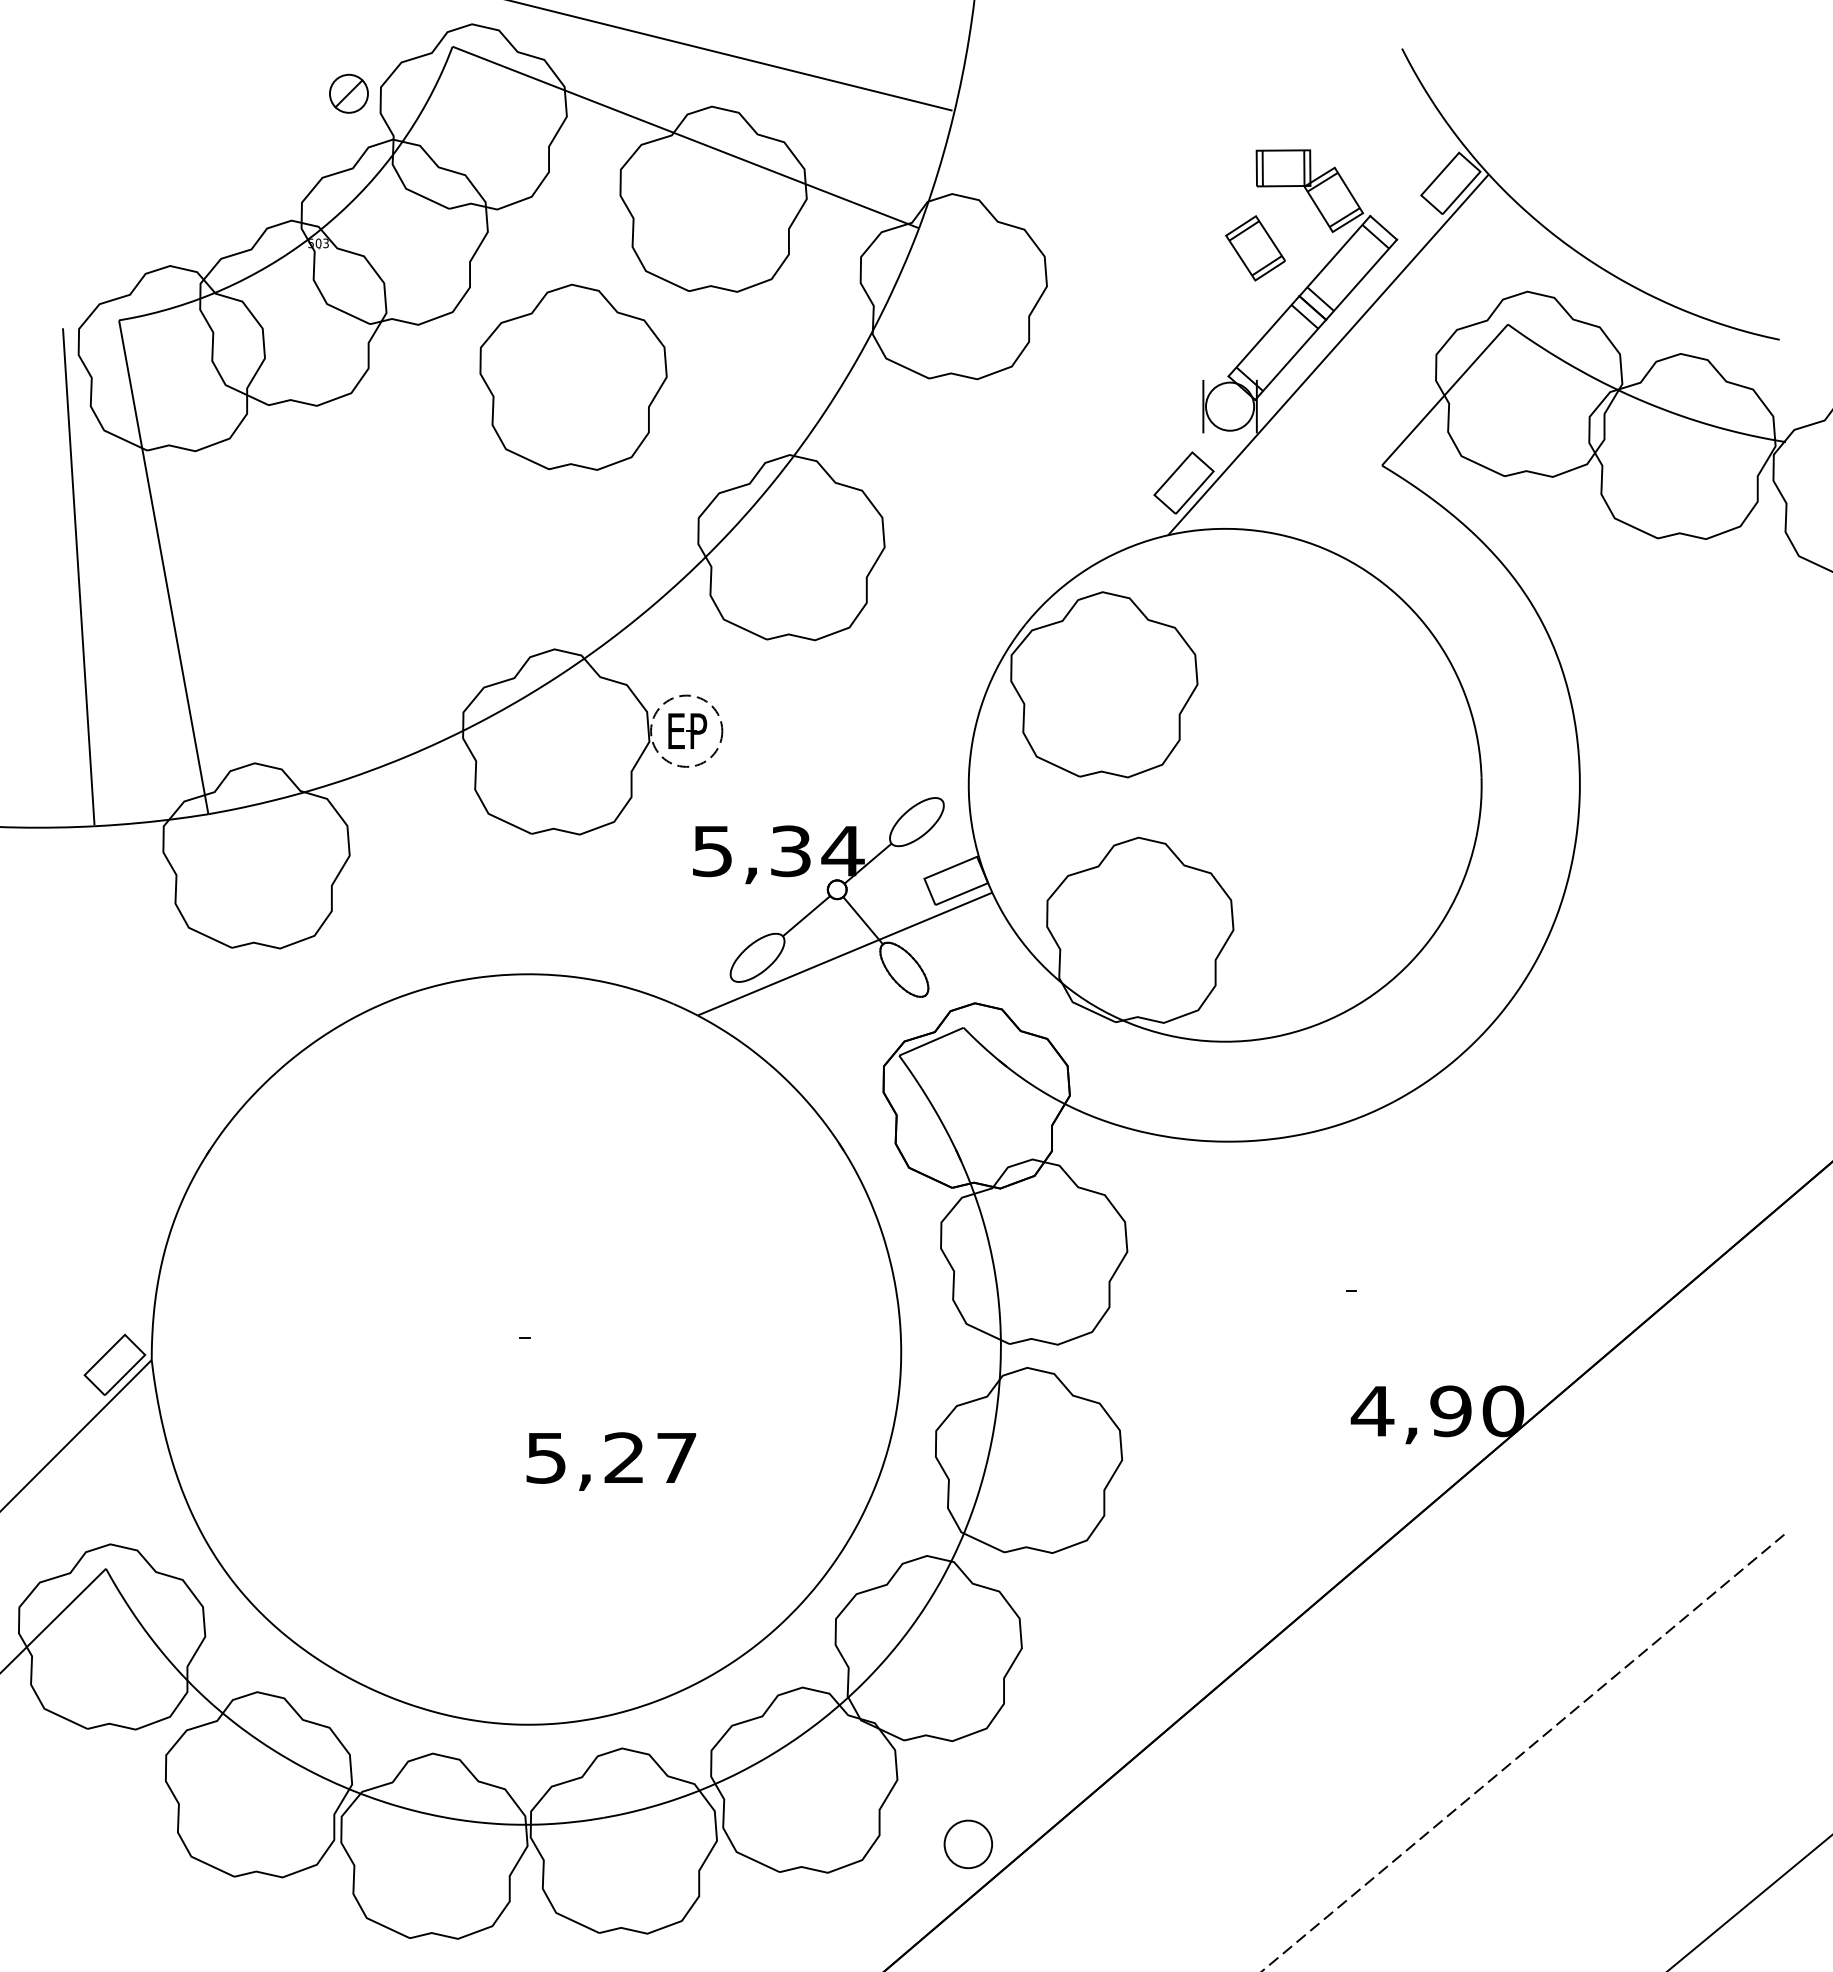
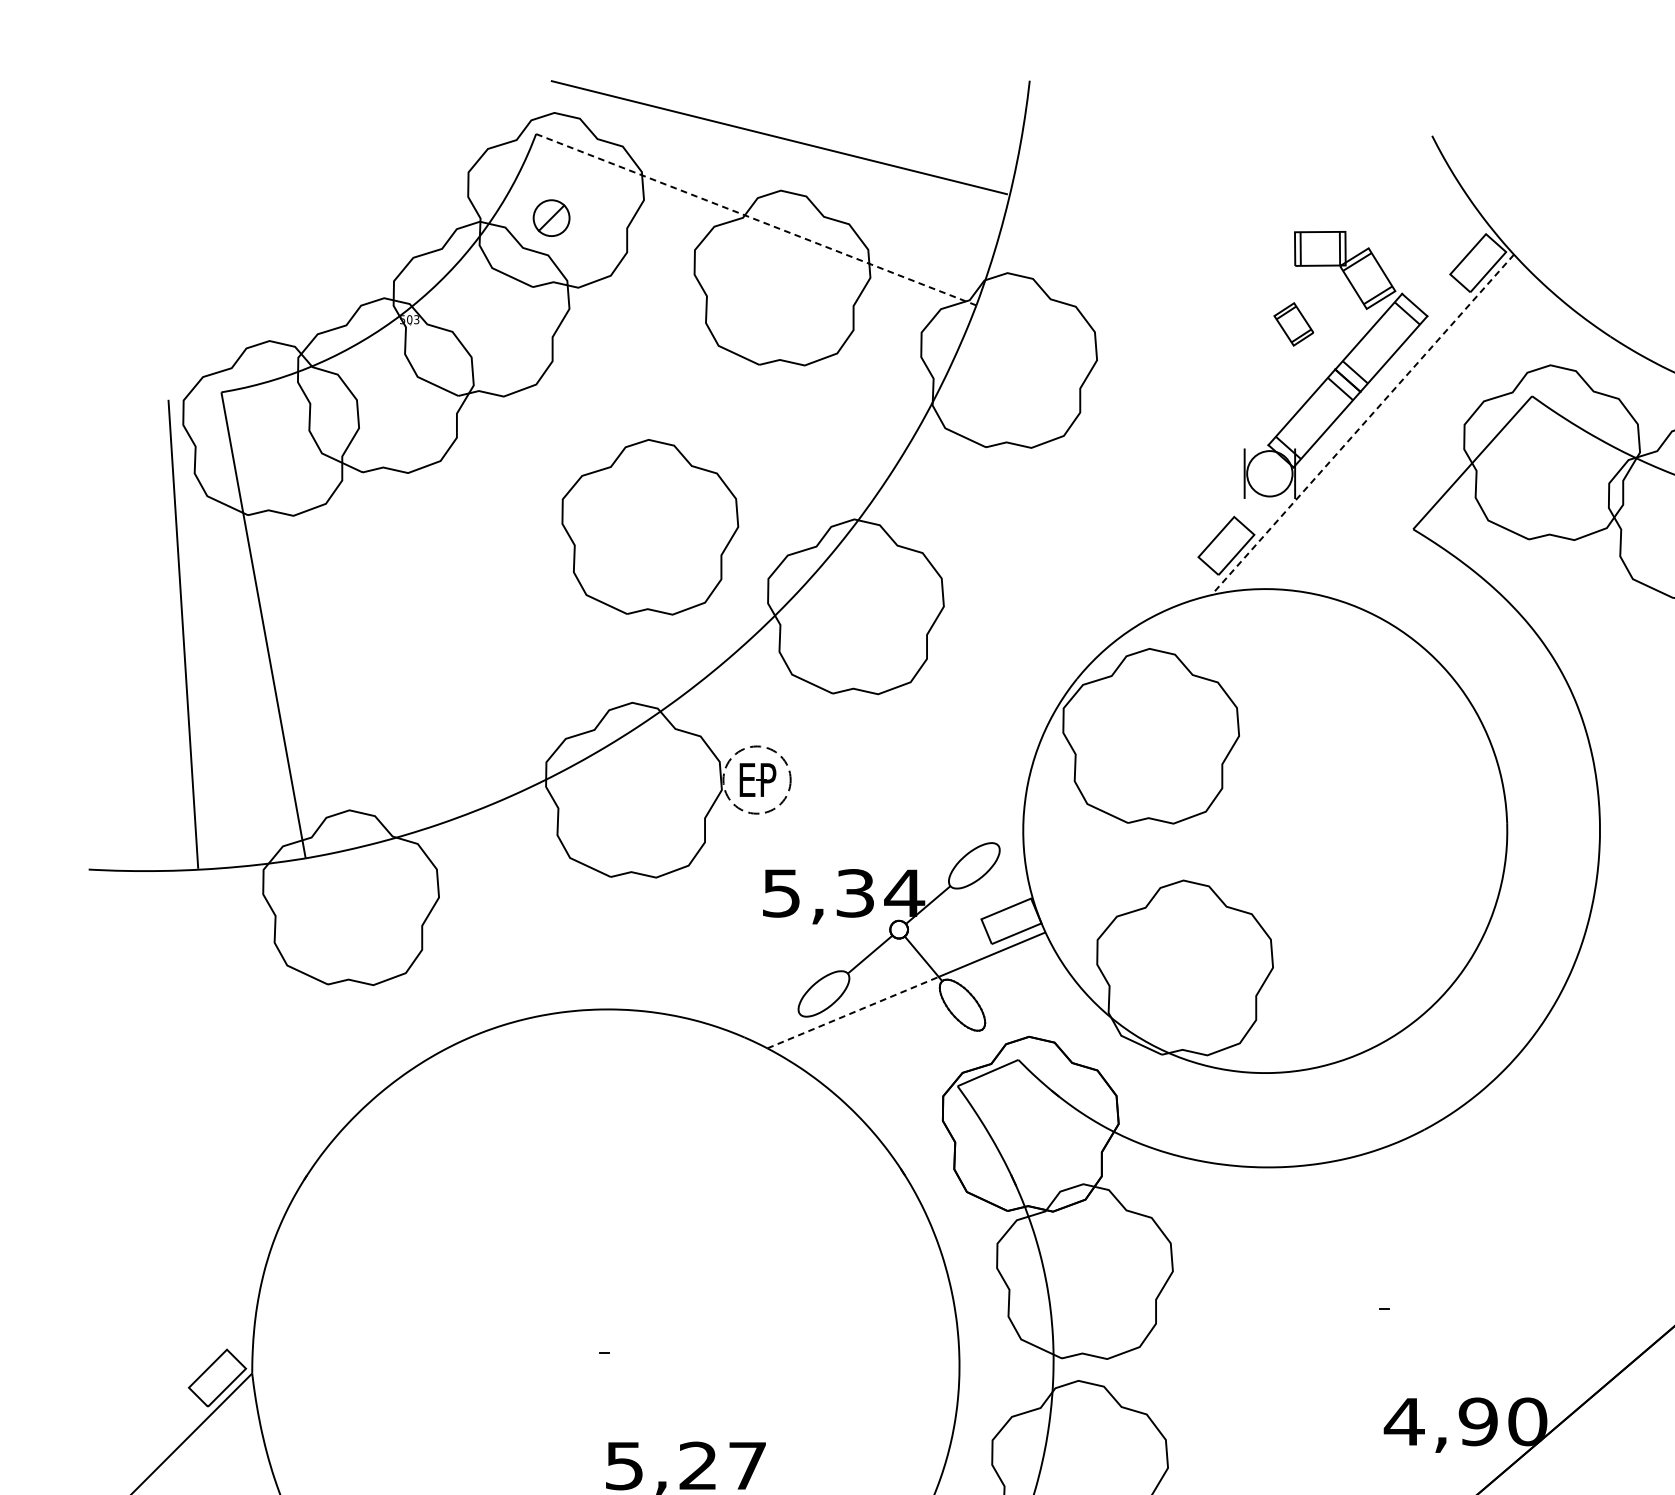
part: (348, 93) -> (551, 217), moved
line: (686, 137) -> (756, 219), solid -> dashed
part: (1255, 248) -> (1293, 324), size x0.7
line: (1328, 355) -> (1362, 425), solid -> dashed
part: (573, 376) -> (650, 526), moved
line: (788, 977) -> (853, 1012), solid -> dashed

